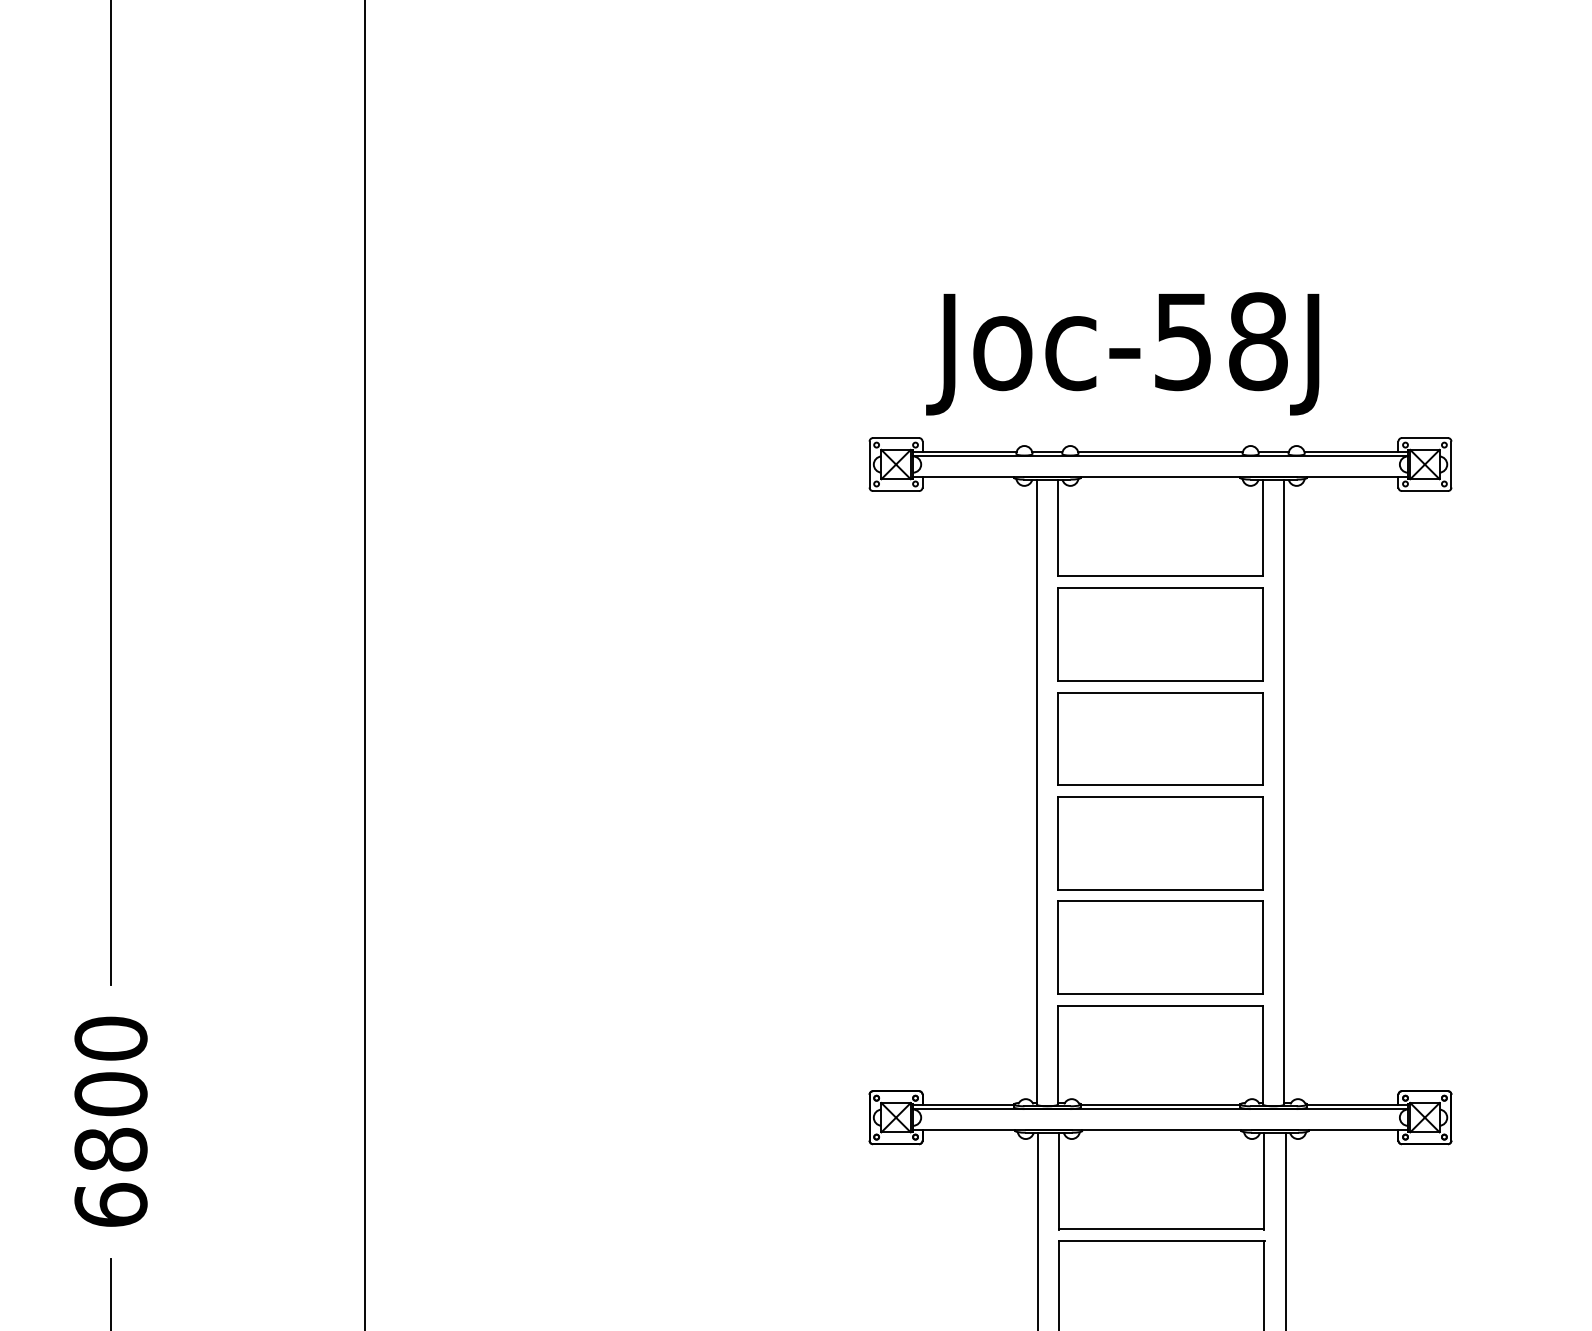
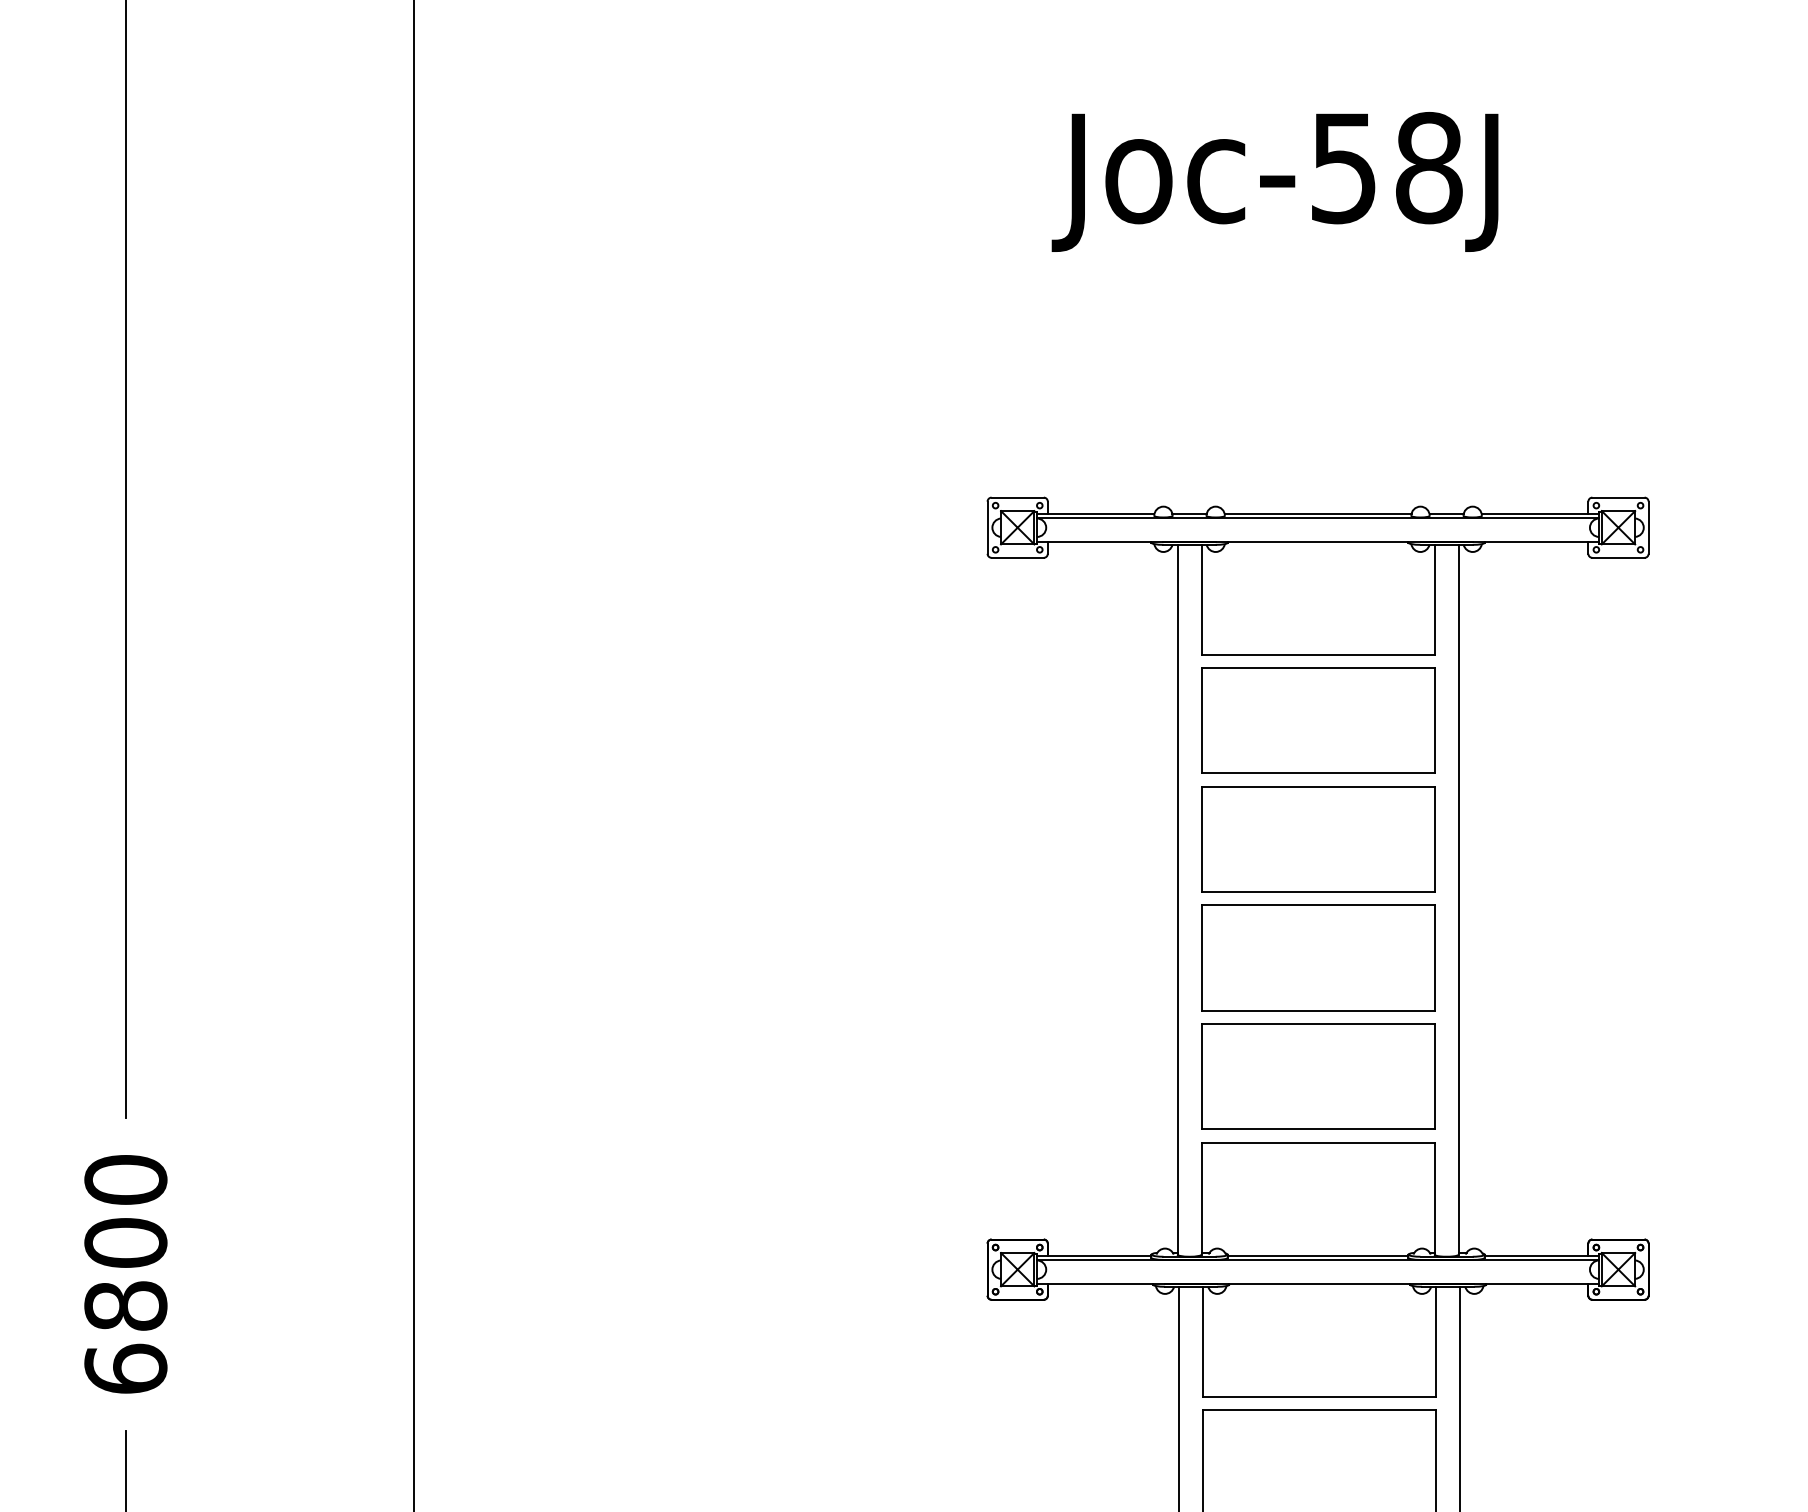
text: (1122, 353) -> (1274, 181), moved

